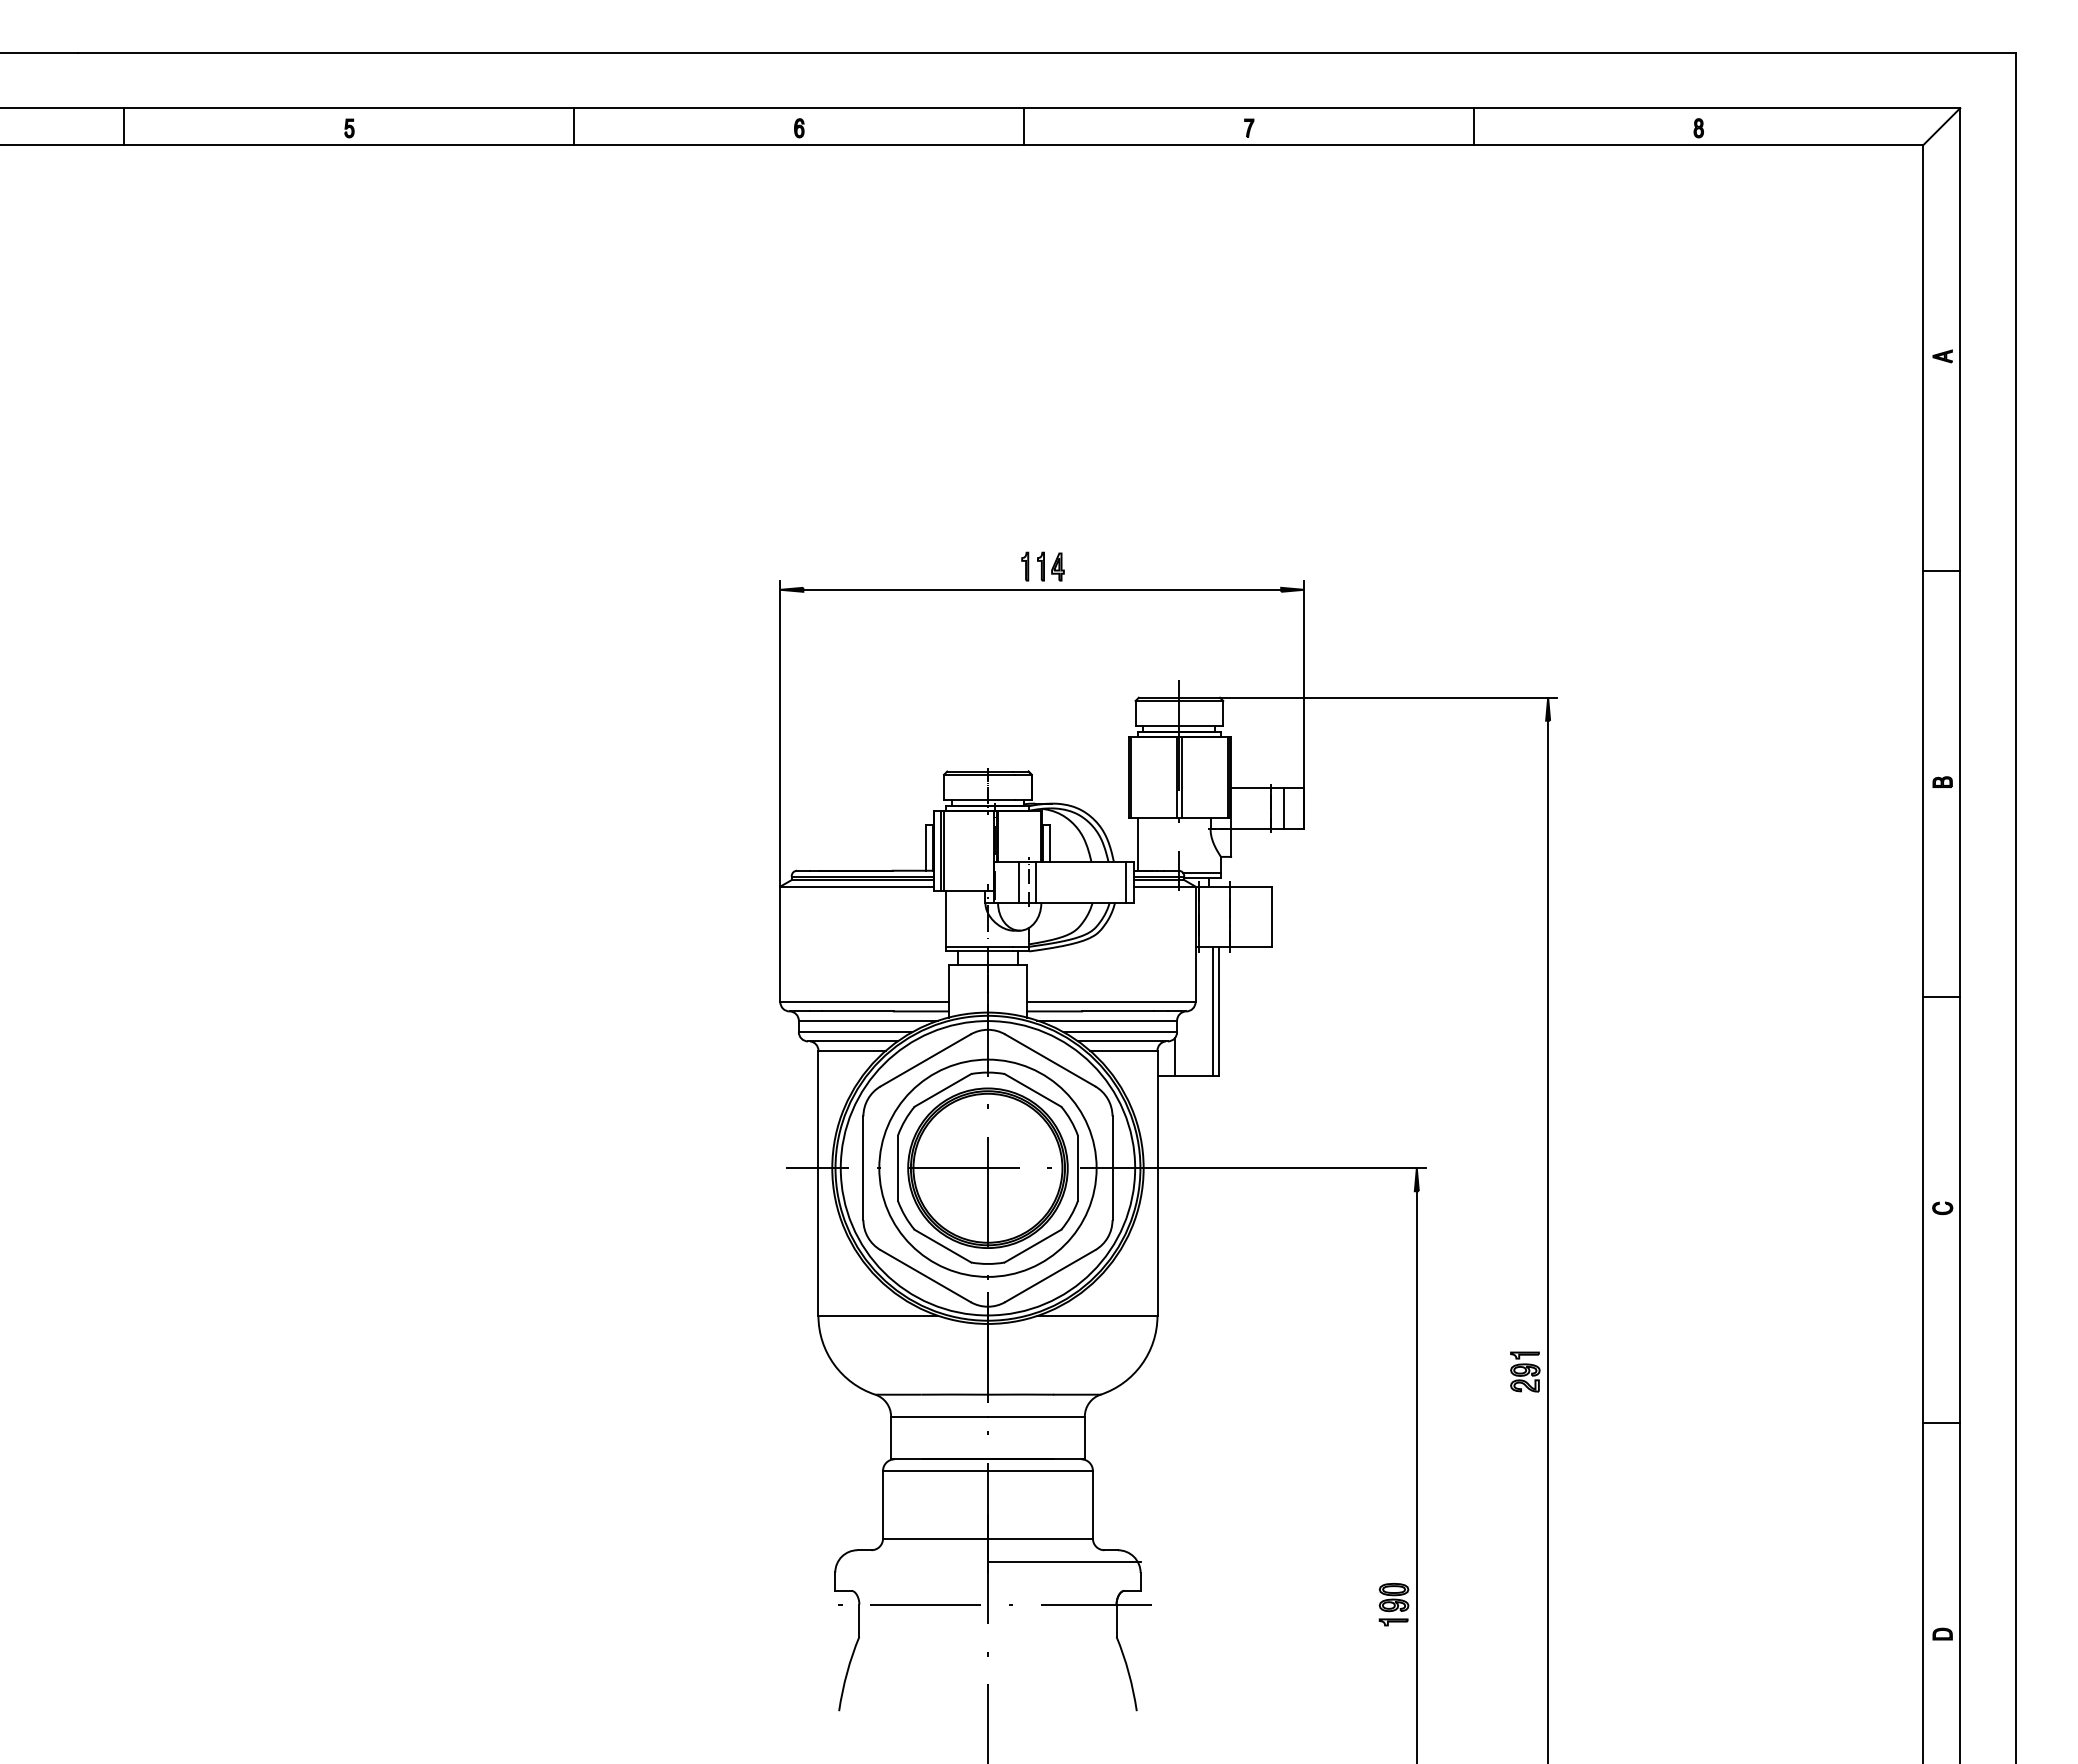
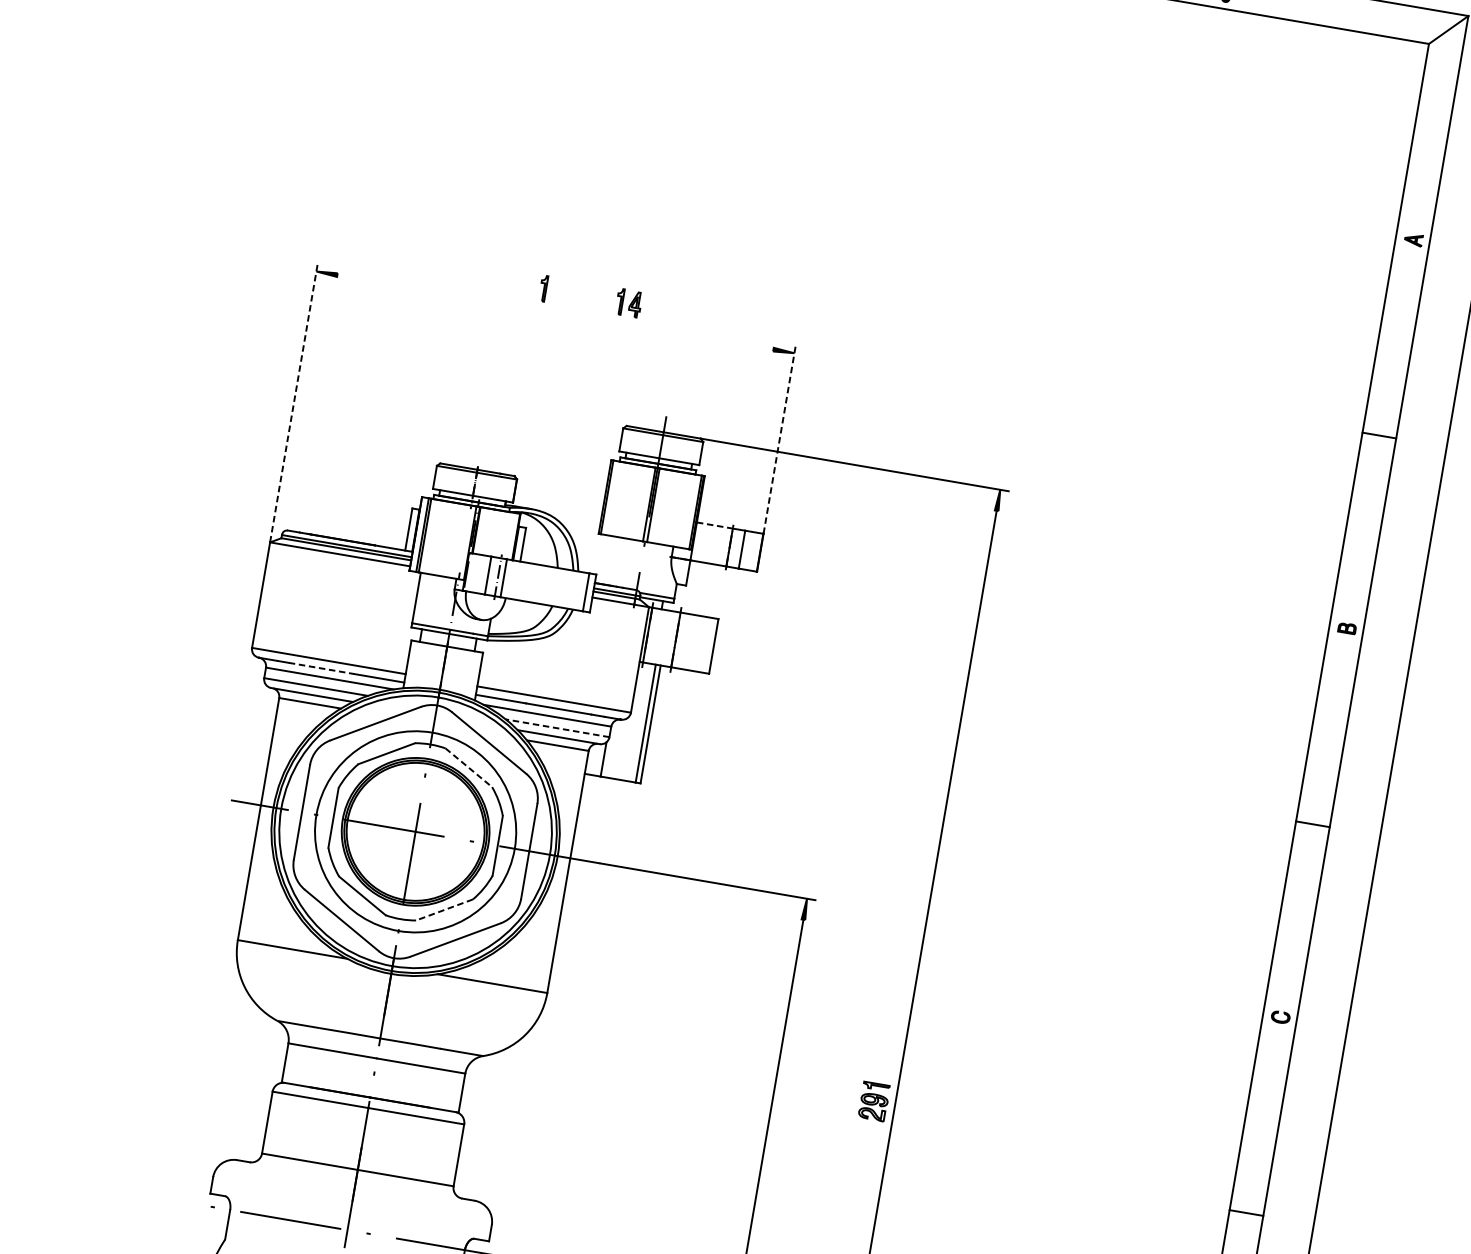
part: (1050, 566) -> (628, 303), moved
line: (1042, 589) -> (555, 312), removed
line: (1304, 684) -> (779, 439), solid -> dashed
line: (780, 733) -> (294, 402), solid -> dashed
line: (1250, 787) -> (714, 525), solid -> dashed
line: (1137, 843) -> (602, 558), removed
line: (857, 1011) -> (321, 668), solid -> dashed
line: (1120, 1032) -> (557, 728), solid -> dashed
line: (1032, 1090) -> (468, 767), solid -> dashed
line: (1032, 1246) -> (444, 910), solid -> dashed
line: (1063, 1561) -> (423, 1202), removed

